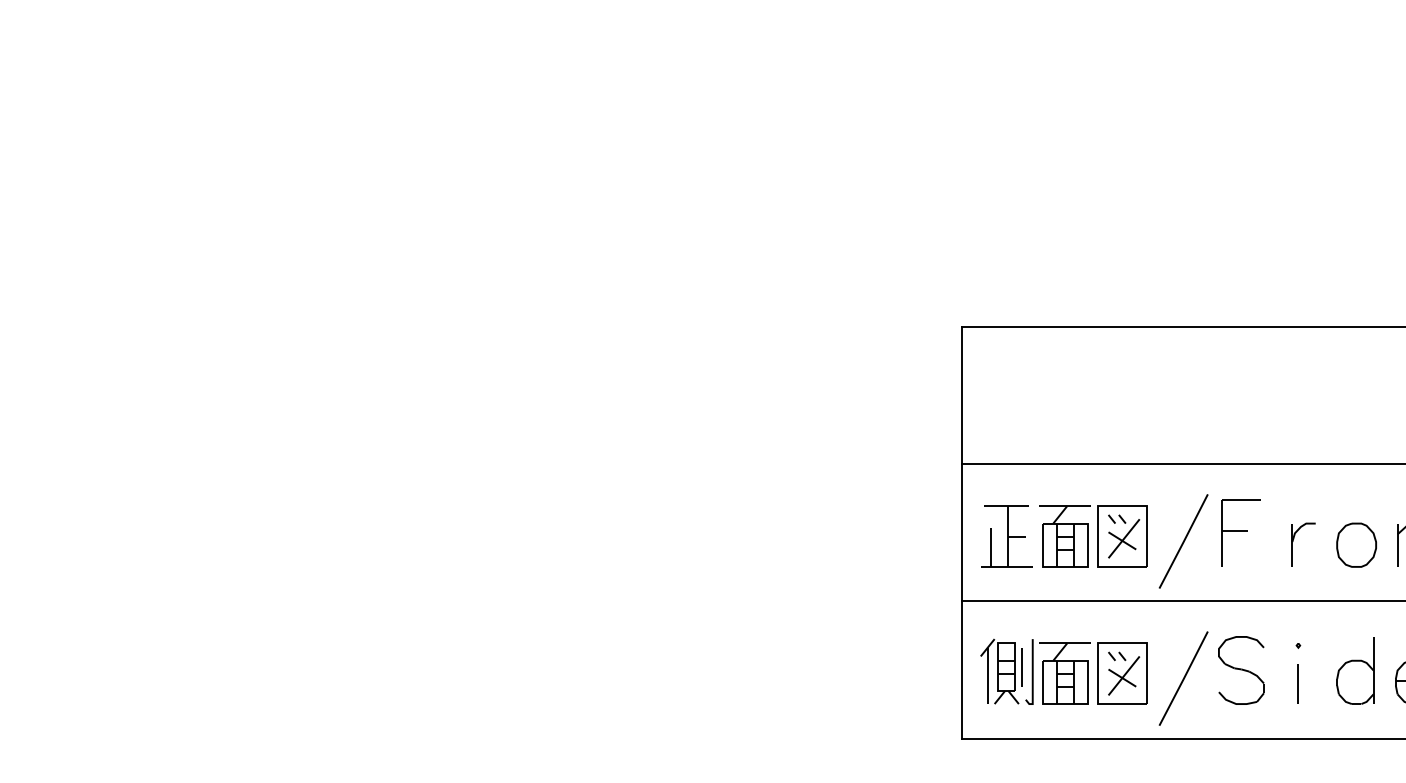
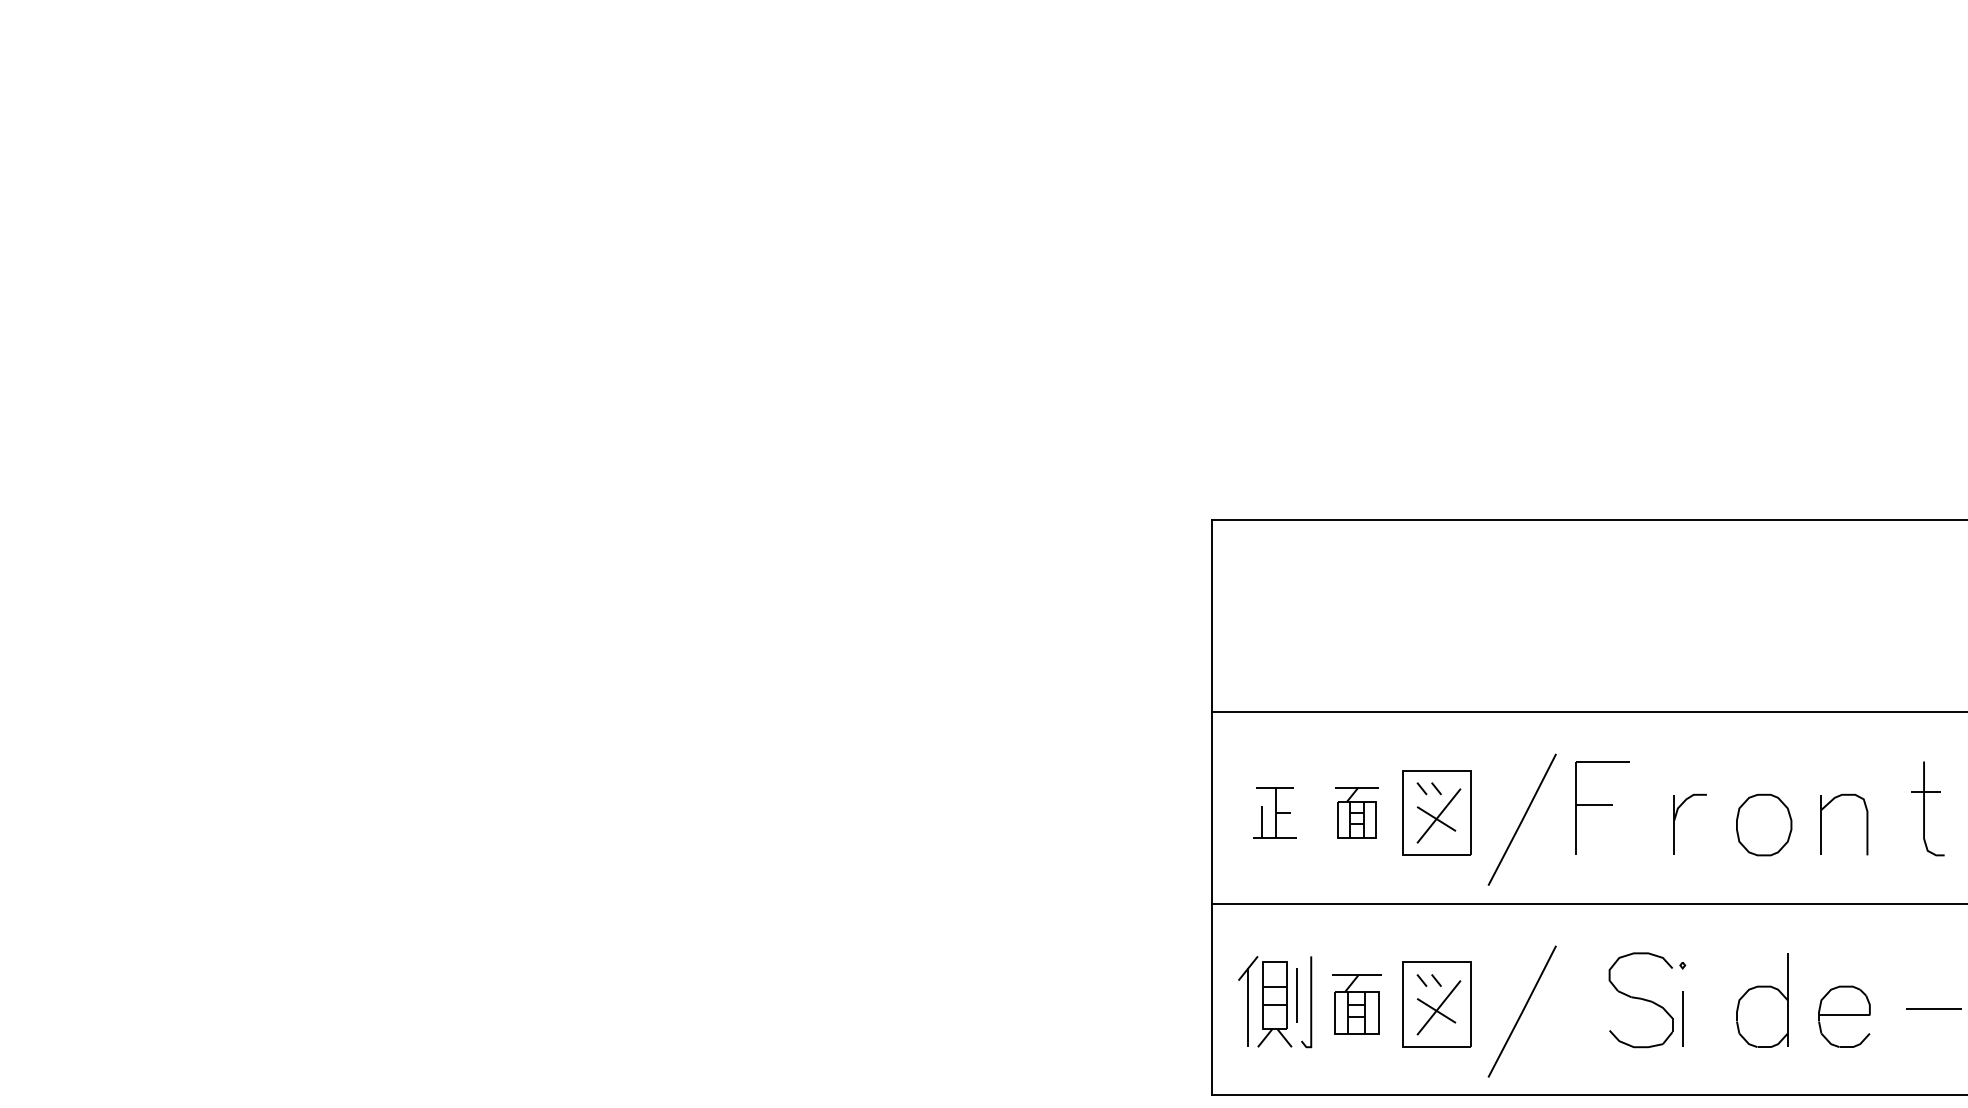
part: (1006, 536) -> (1274, 812), size x0.6
part: (1065, 536) -> (1356, 812), size x0.6
part: (1241, 670) -> (1640, 1000), moved
part: (1065, 673) -> (1356, 1004), size x0.7

